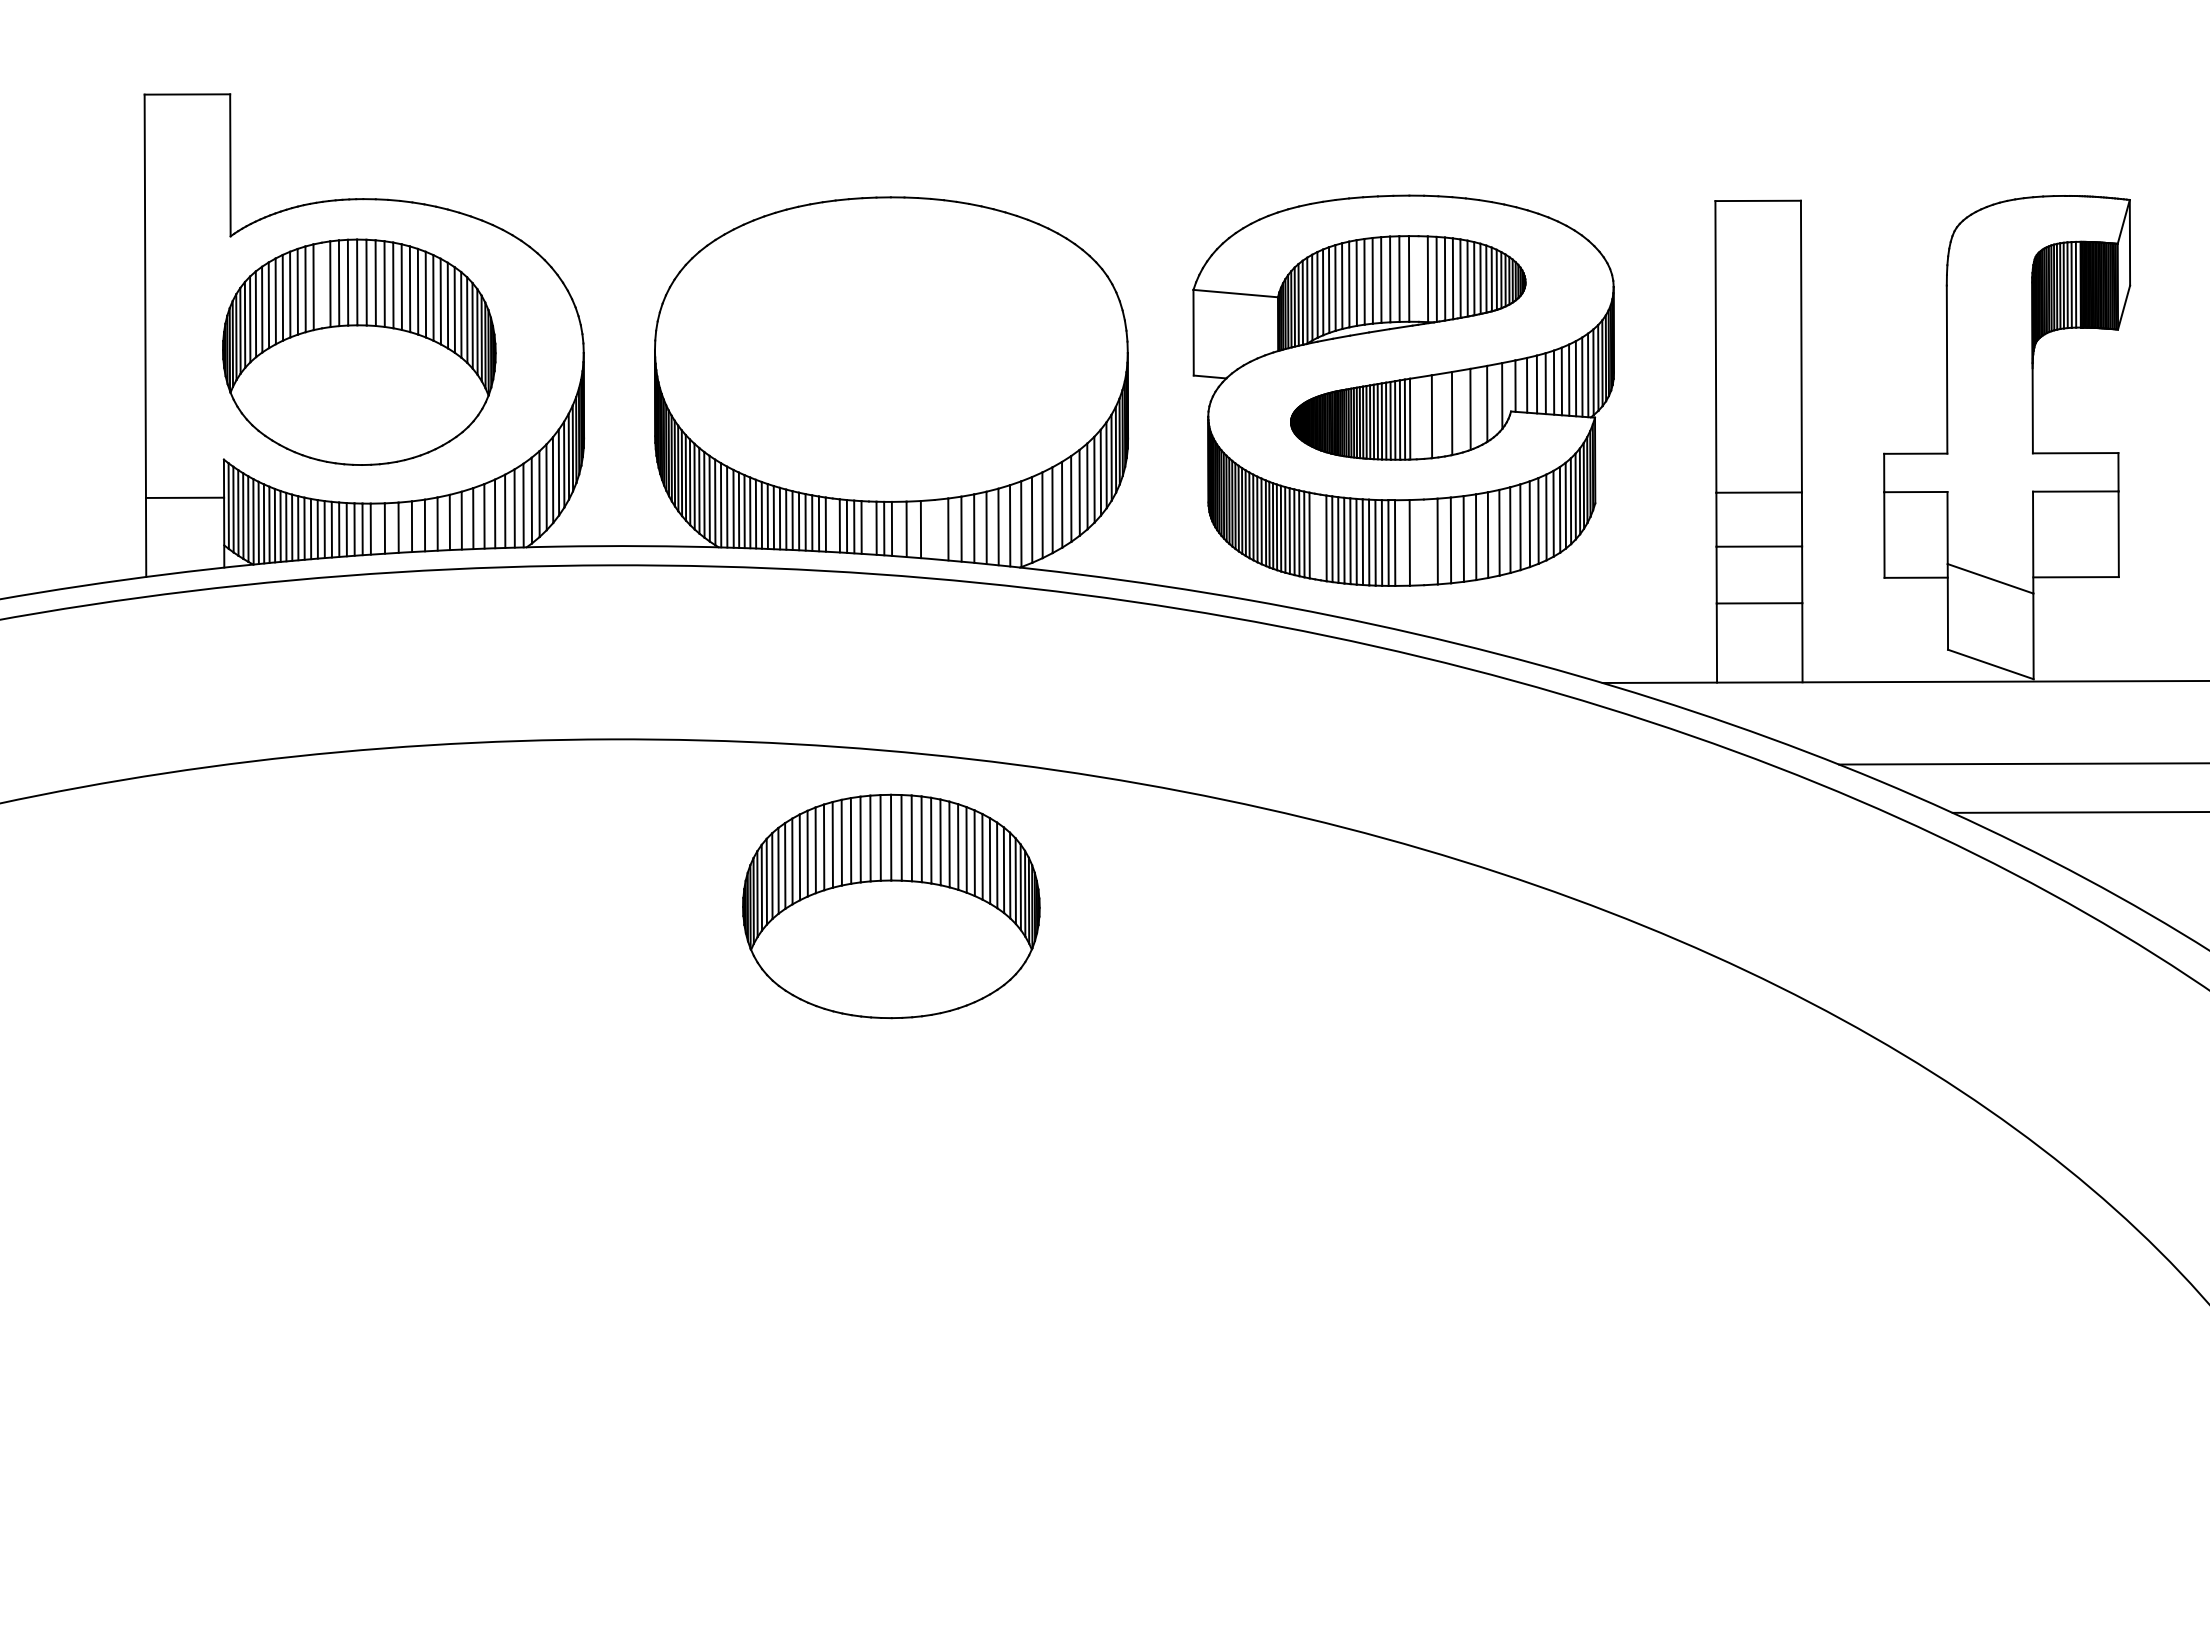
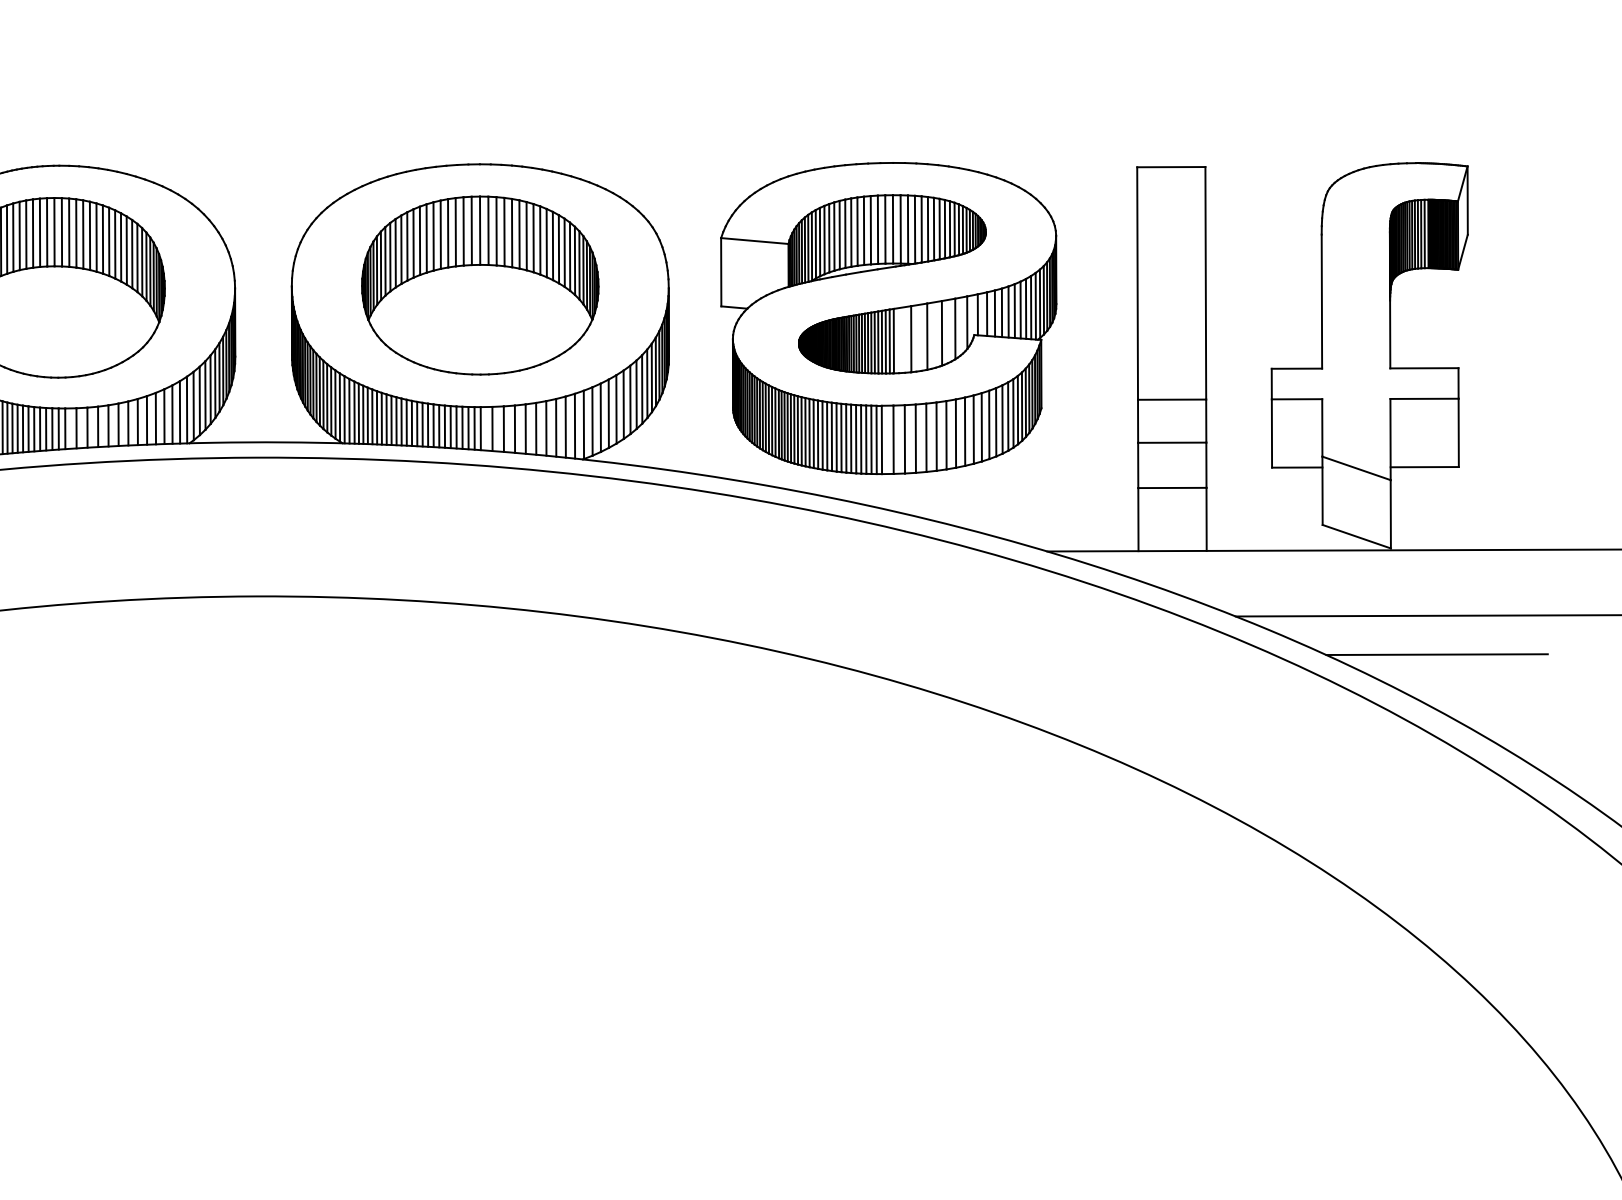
line: (1418, 278) -> (900, 229), added
line: (321, 285) -> (25, 234), added
line: (832, 525) -> (433, 425), added
line: (868, 527) -> (462, 427), added
line: (934, 529) -> (514, 429), added
line: (1314, 536) -> (817, 434), added
line: (1320, 537) -> (822, 435), added
line: (1423, 542) -> (904, 439), added
part: (891, 906) -> (480, 285), moved

